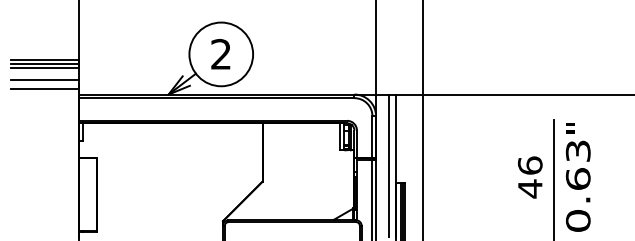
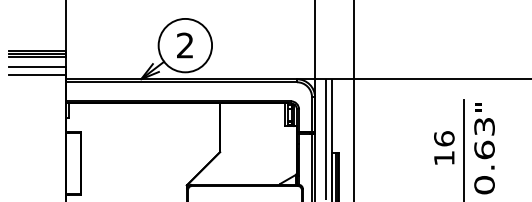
text: (530, 188) -> (444, 157), 46 -> 16

